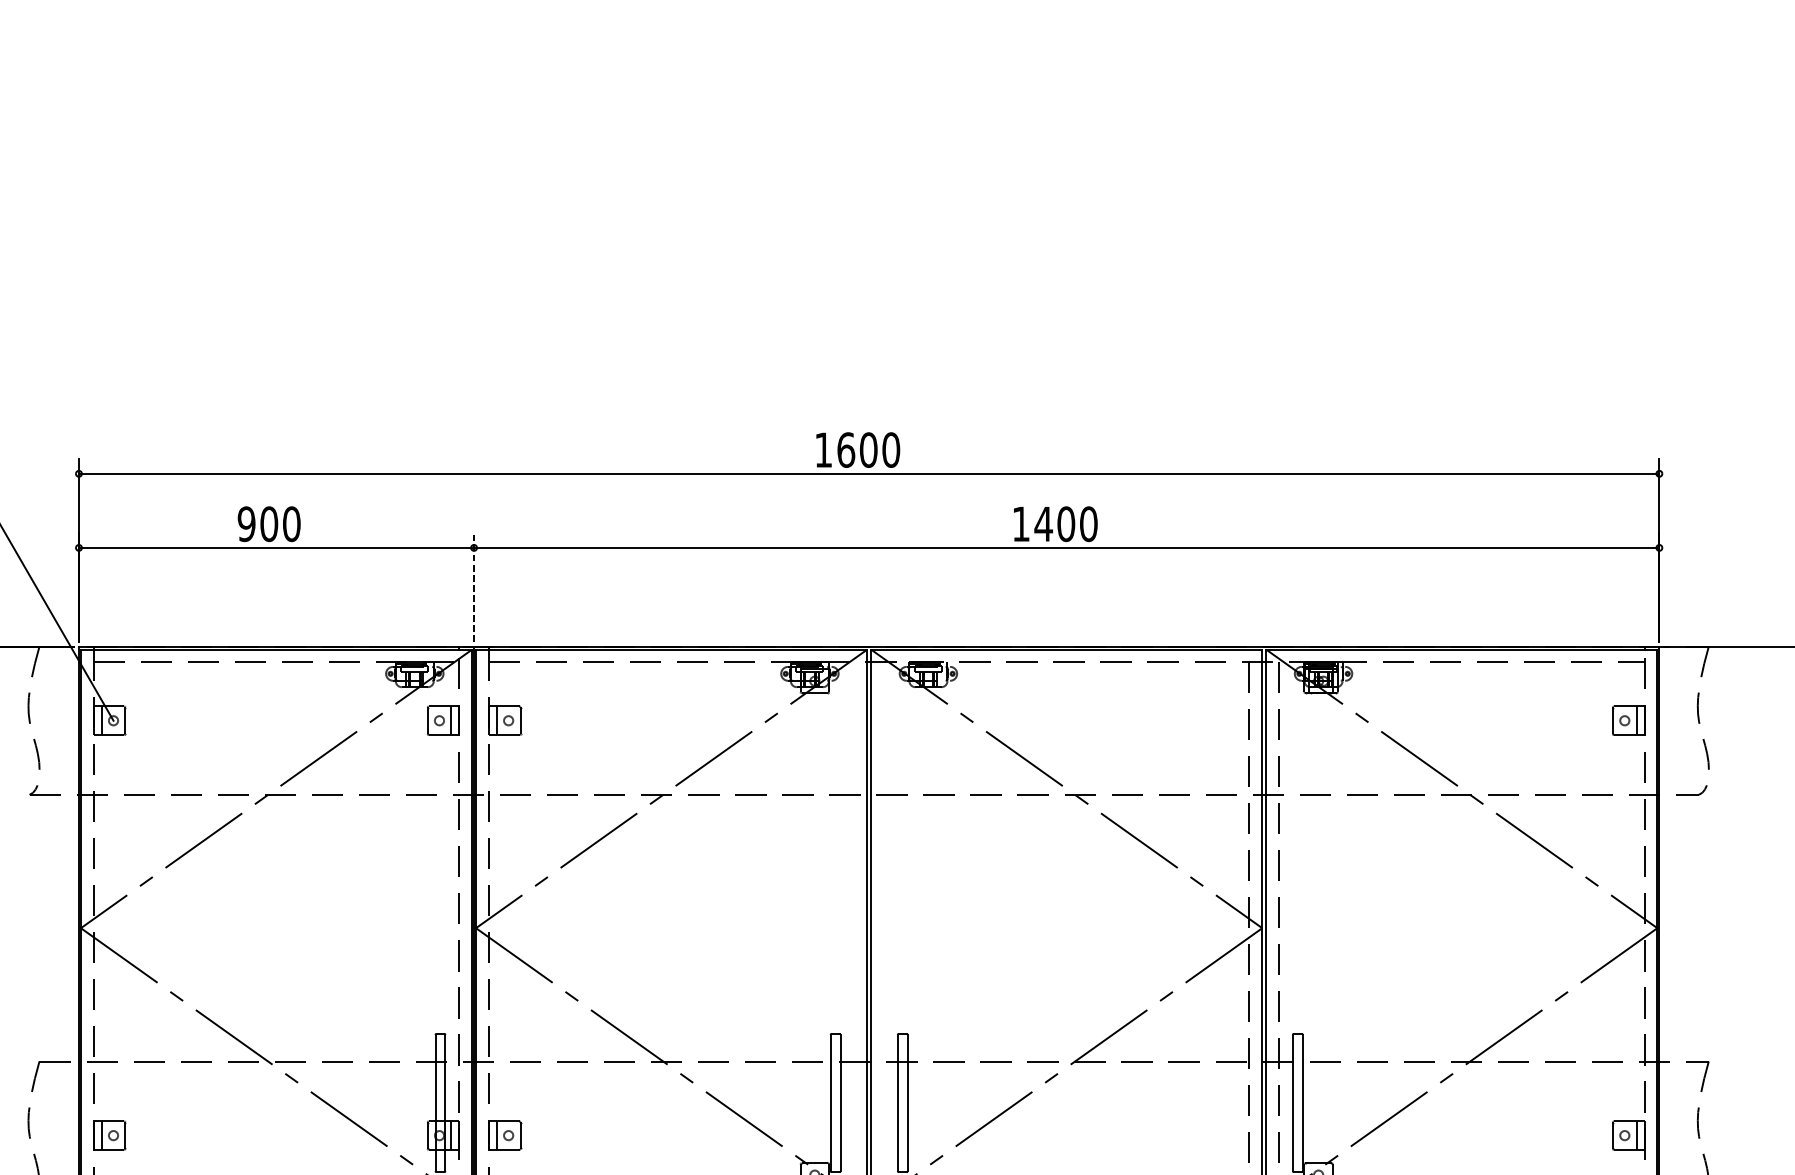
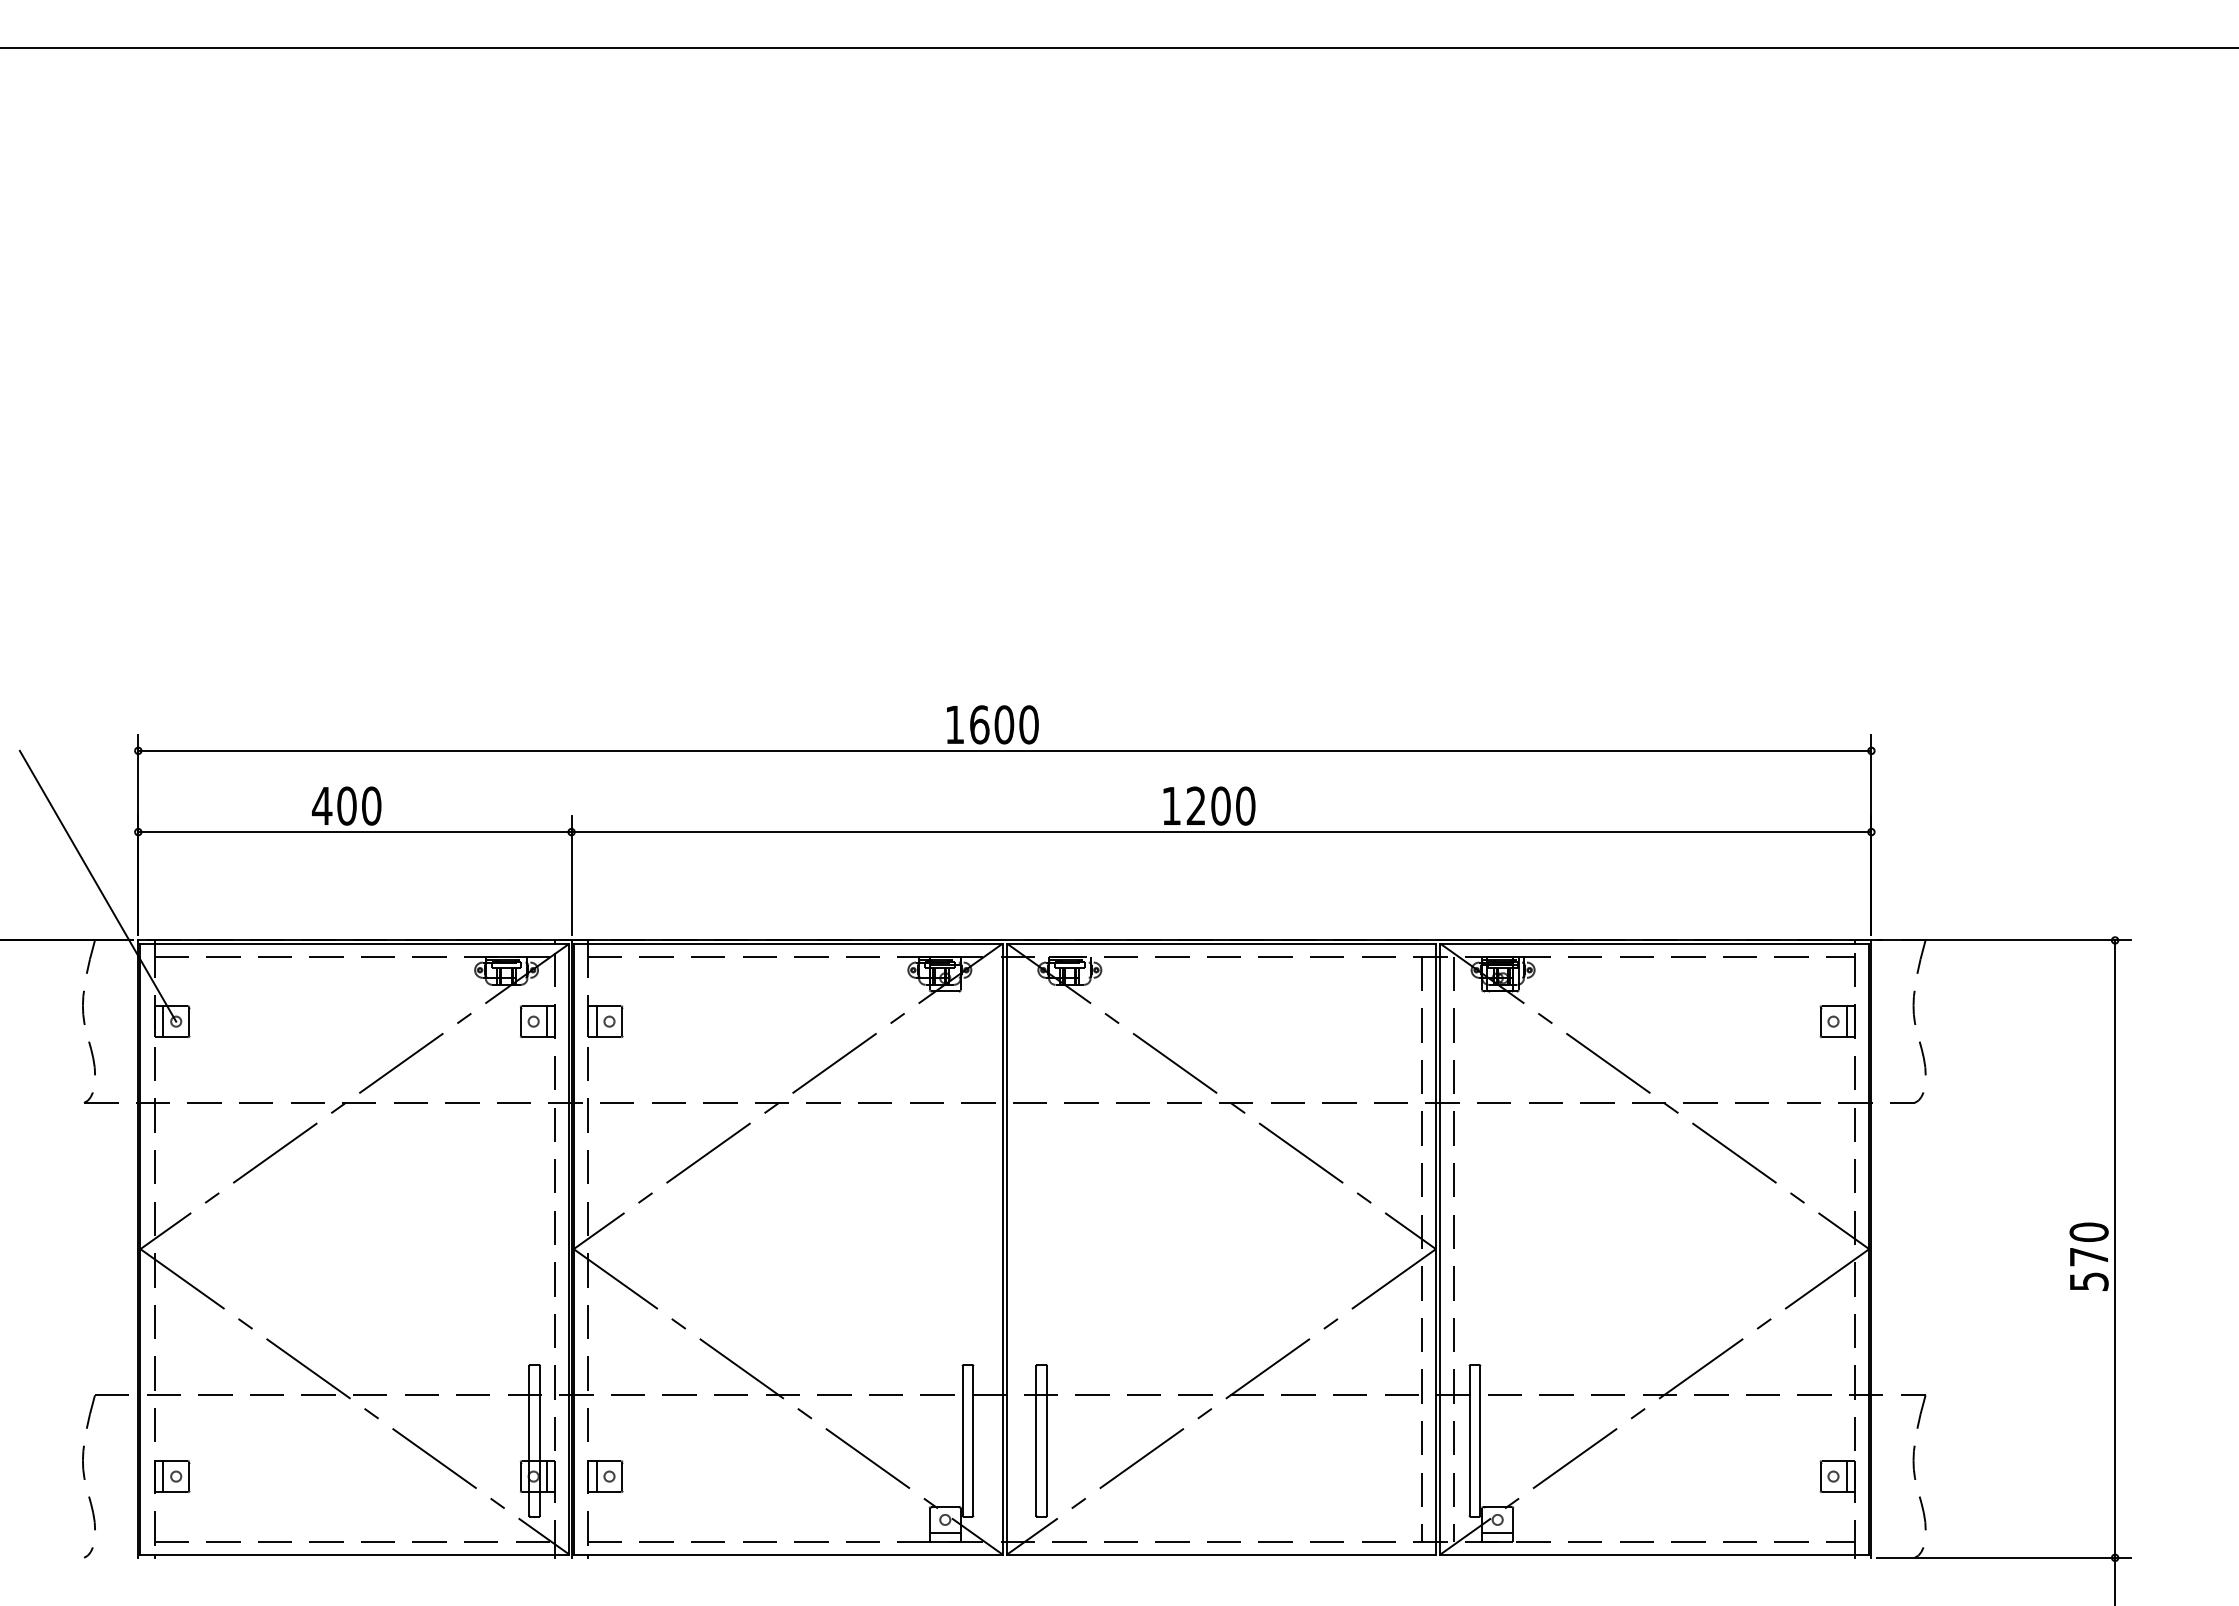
text: (246, 523) -> (321, 805), 900 -> 400
text: (1043, 523) -> (1196, 805), 1400 -> 1200
line: (473, 587) -> (571, 875), dashed -> solid

